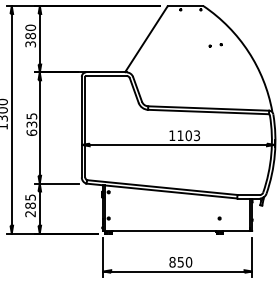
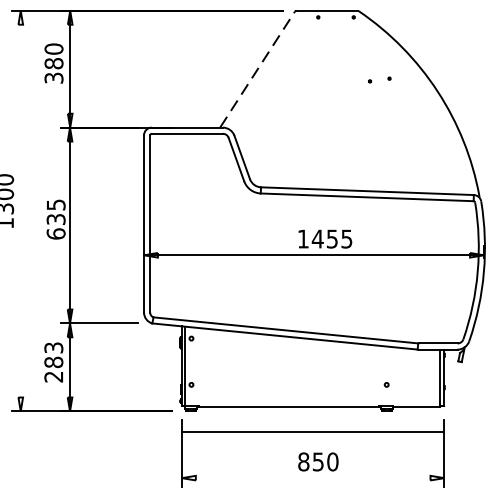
line: (146, 38) -> (257, 67), solid -> dashed
line: (11, 119) -> (20, 210), removed
text: (188, 135) -> (331, 238), 1103 -> 1455
text: (29, 197) -> (51, 347), 285 -> 283
line: (177, 271) -> (312, 432), moved

